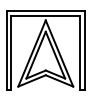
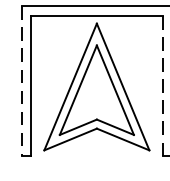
line: (6, 51) -> (21, 83), solid -> dashed
line: (80, 53) -> (163, 86), solid -> dashed

